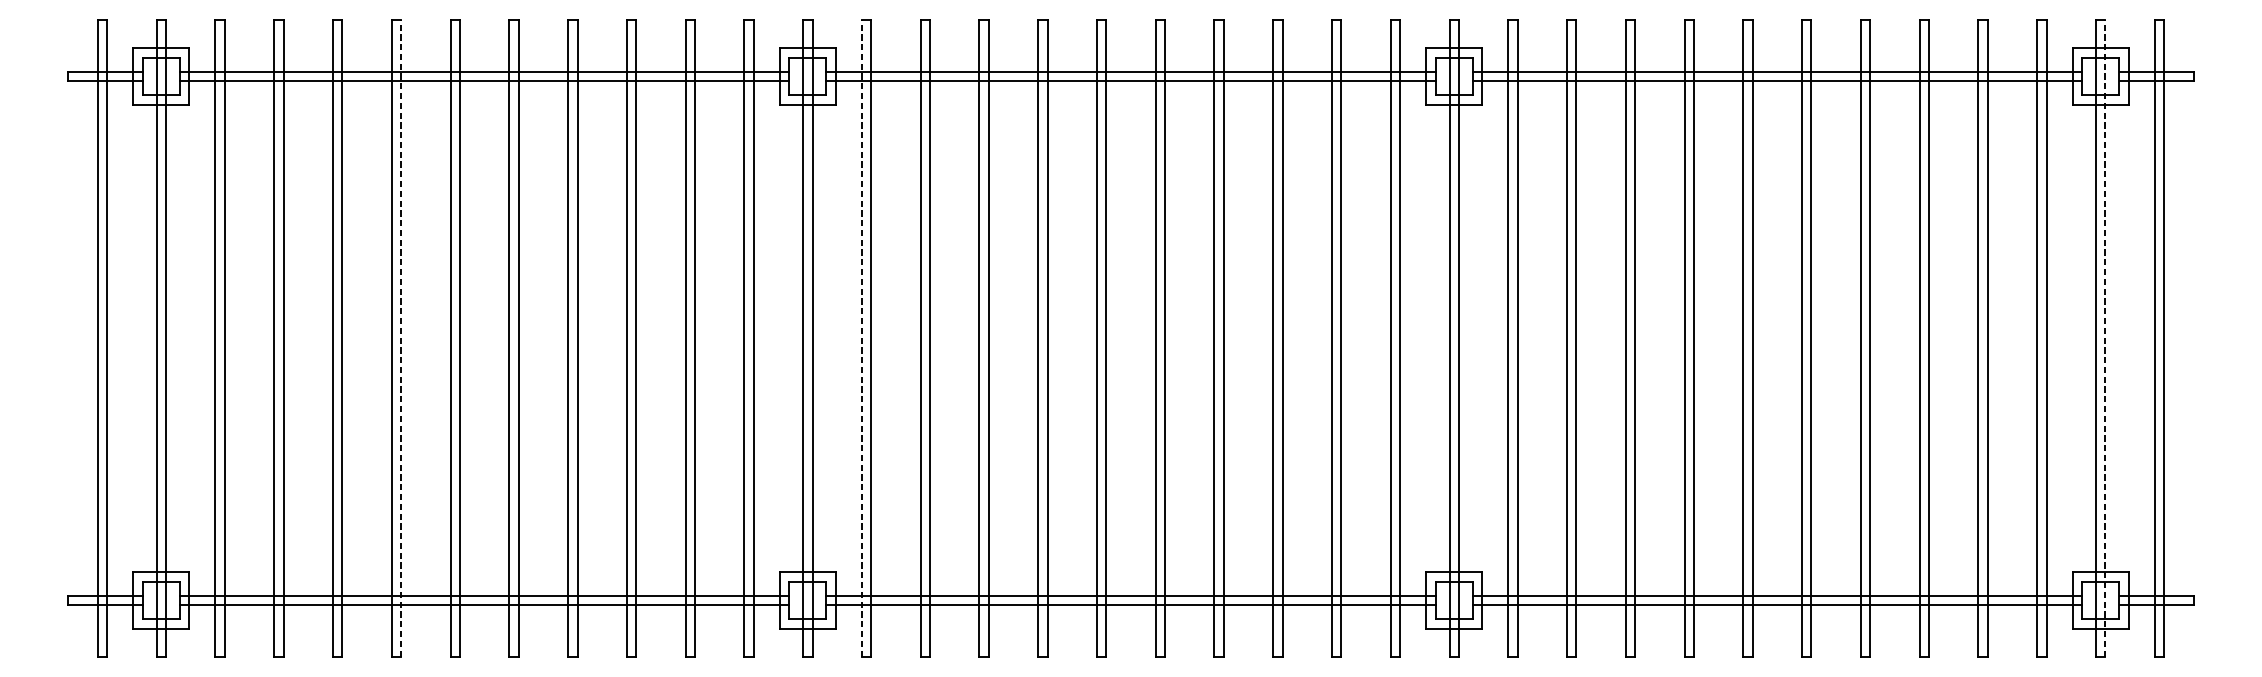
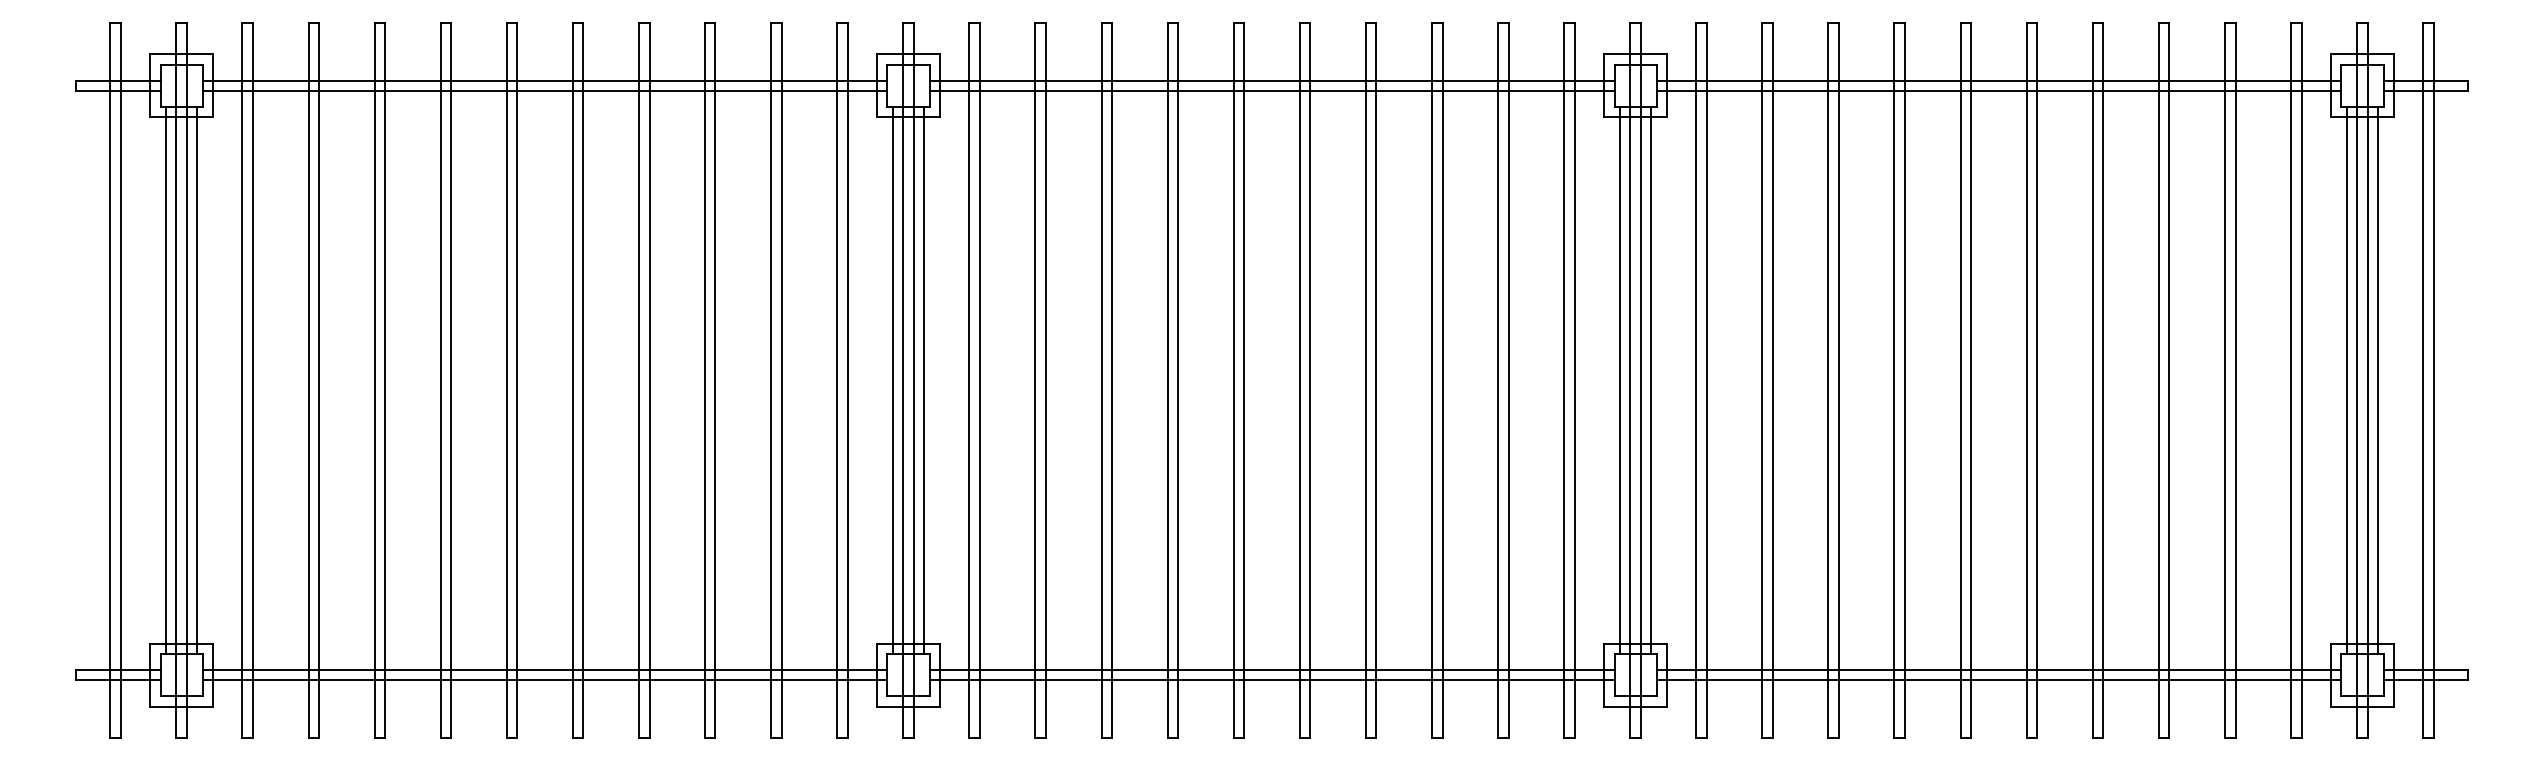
line: (147, 338) -> (165, 380), added
line: (175, 338) -> (197, 380), added
line: (401, 338) -> (451, 380), dashed -> solid
line: (793, 338) -> (892, 380), added
line: (822, 338) -> (924, 380), added
line: (862, 338) -> (969, 380), dashed -> solid
line: (1439, 338) -> (1619, 380), added
line: (1468, 338) -> (1651, 380), added
line: (2086, 338) -> (2346, 380), added
line: (2105, 338) -> (2367, 380), dashed -> solid
line: (2114, 338) -> (2378, 380), added

